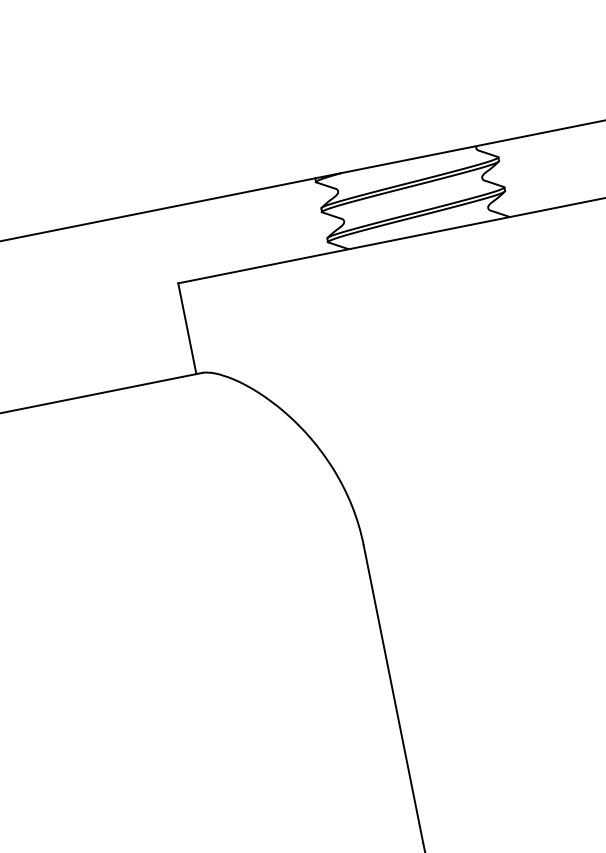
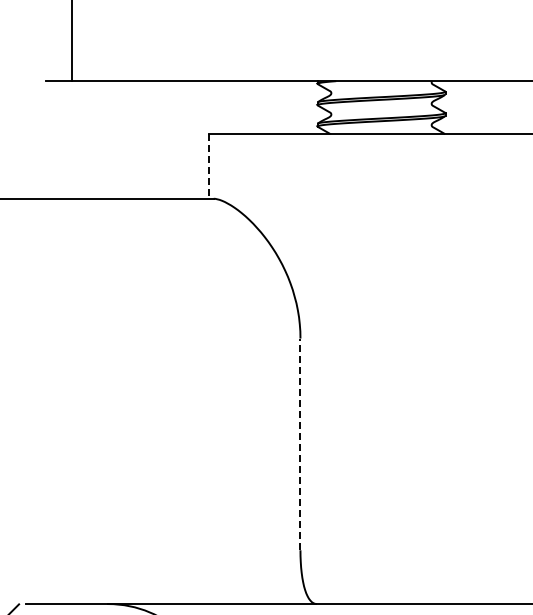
line: (187, 330) -> (209, 167), solid -> dashed
line: (393, 694) -> (300, 444), solid -> dashed

